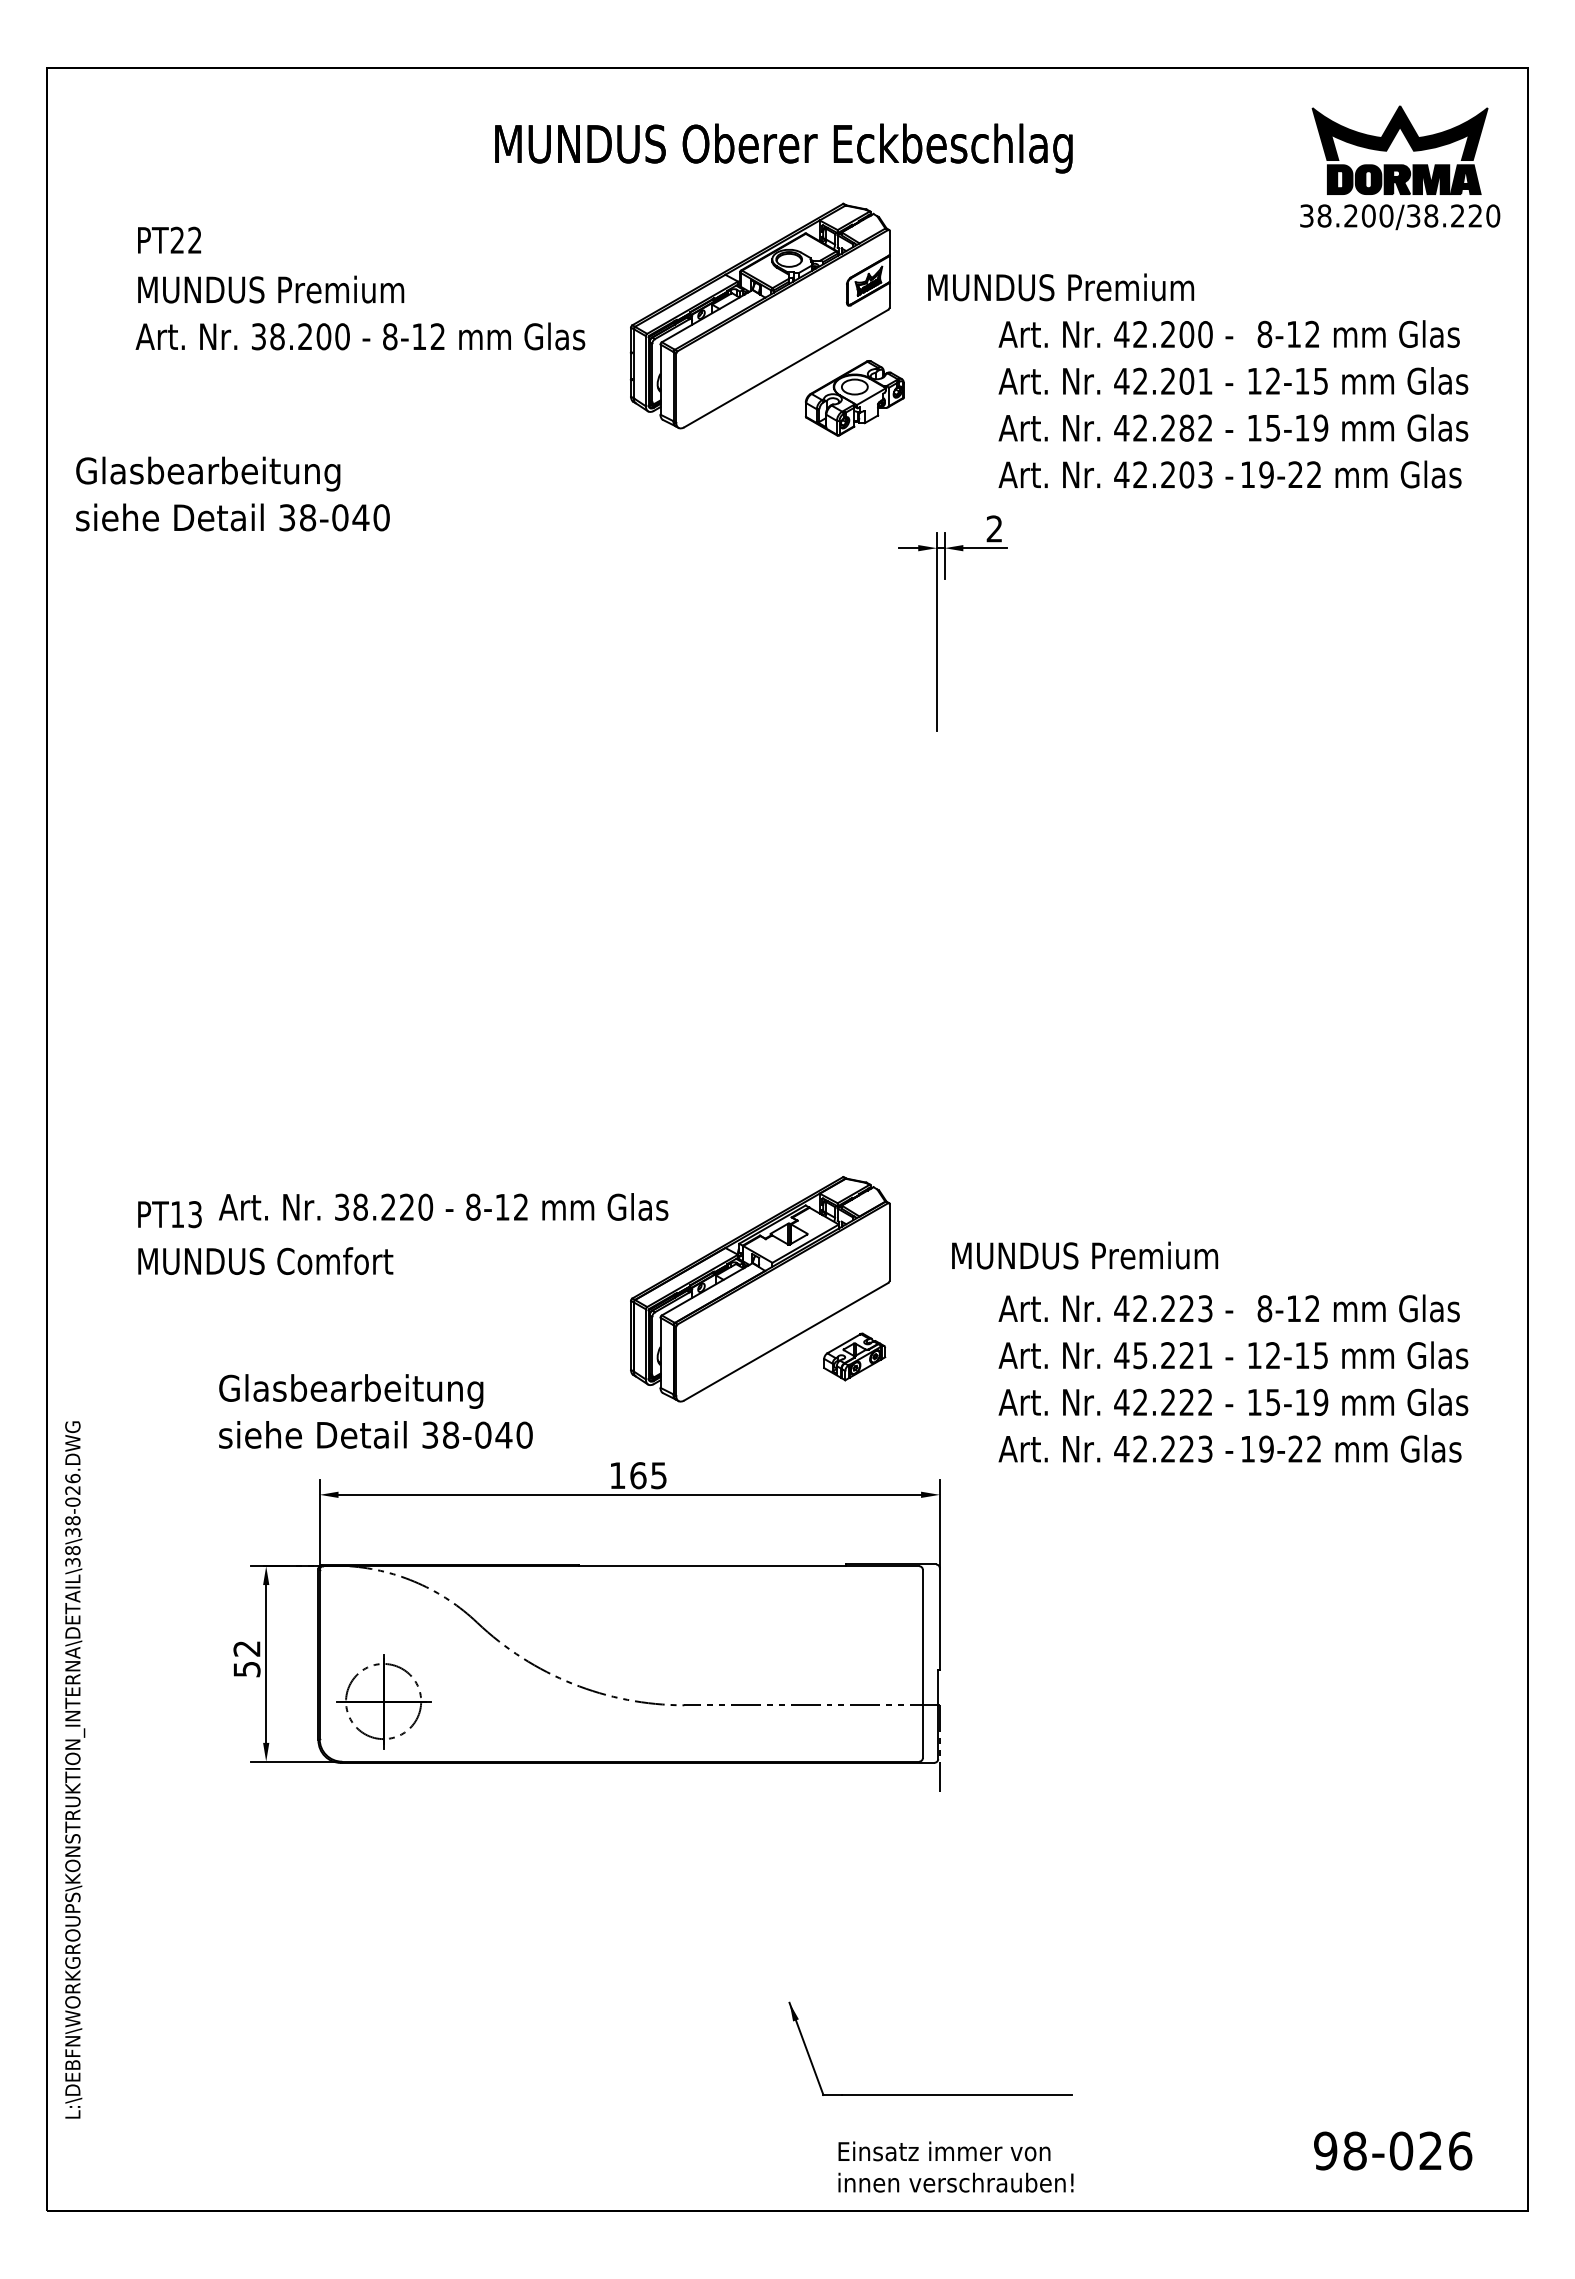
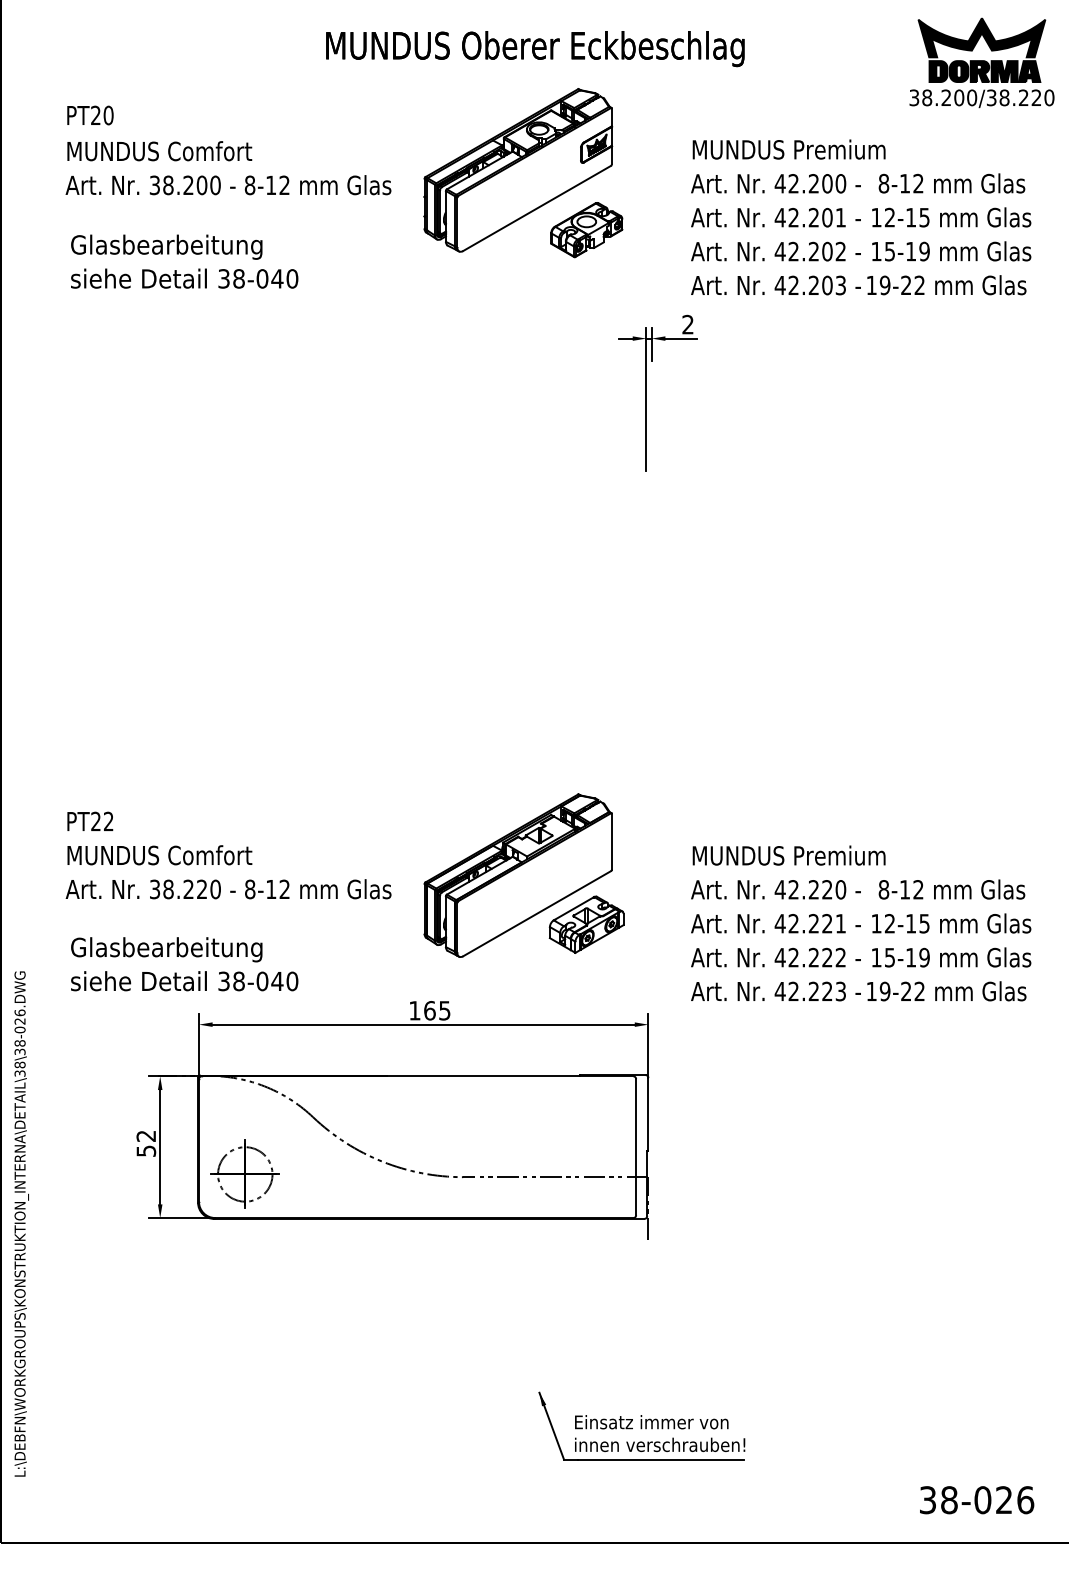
text: (194, 239) -> (108, 114), PT22 -> PT20
text: (1061, 287) -> (789, 149), moved
text: (340, 289) -> (214, 151), MUNDUS Premium -> MUNDUS Comfort
text: (1186, 428) -> (827, 251), 42.282 -> 42.202
text: (232, 493) -> (184, 261), moved
text: (443, 1206) -> (228, 888), moved
text: (186, 1214) -> (102, 821), PT13 -> PT22
text: (1085, 1255) -> (789, 855), moved
text: (1205, 1308) -> (840, 889), 42.223 -> 42.220
text: (1140, 1355) -> (793, 923), 45.221 -> 42.221
part: (854, 1356) -> (586, 924), size x1.67
text: (375, 1411) -> (184, 964), moved
text: (1325, 2150) -> (927, 1499), 98-026 -> 38-026
text: (955, 2166) -> (659, 1433), moved

